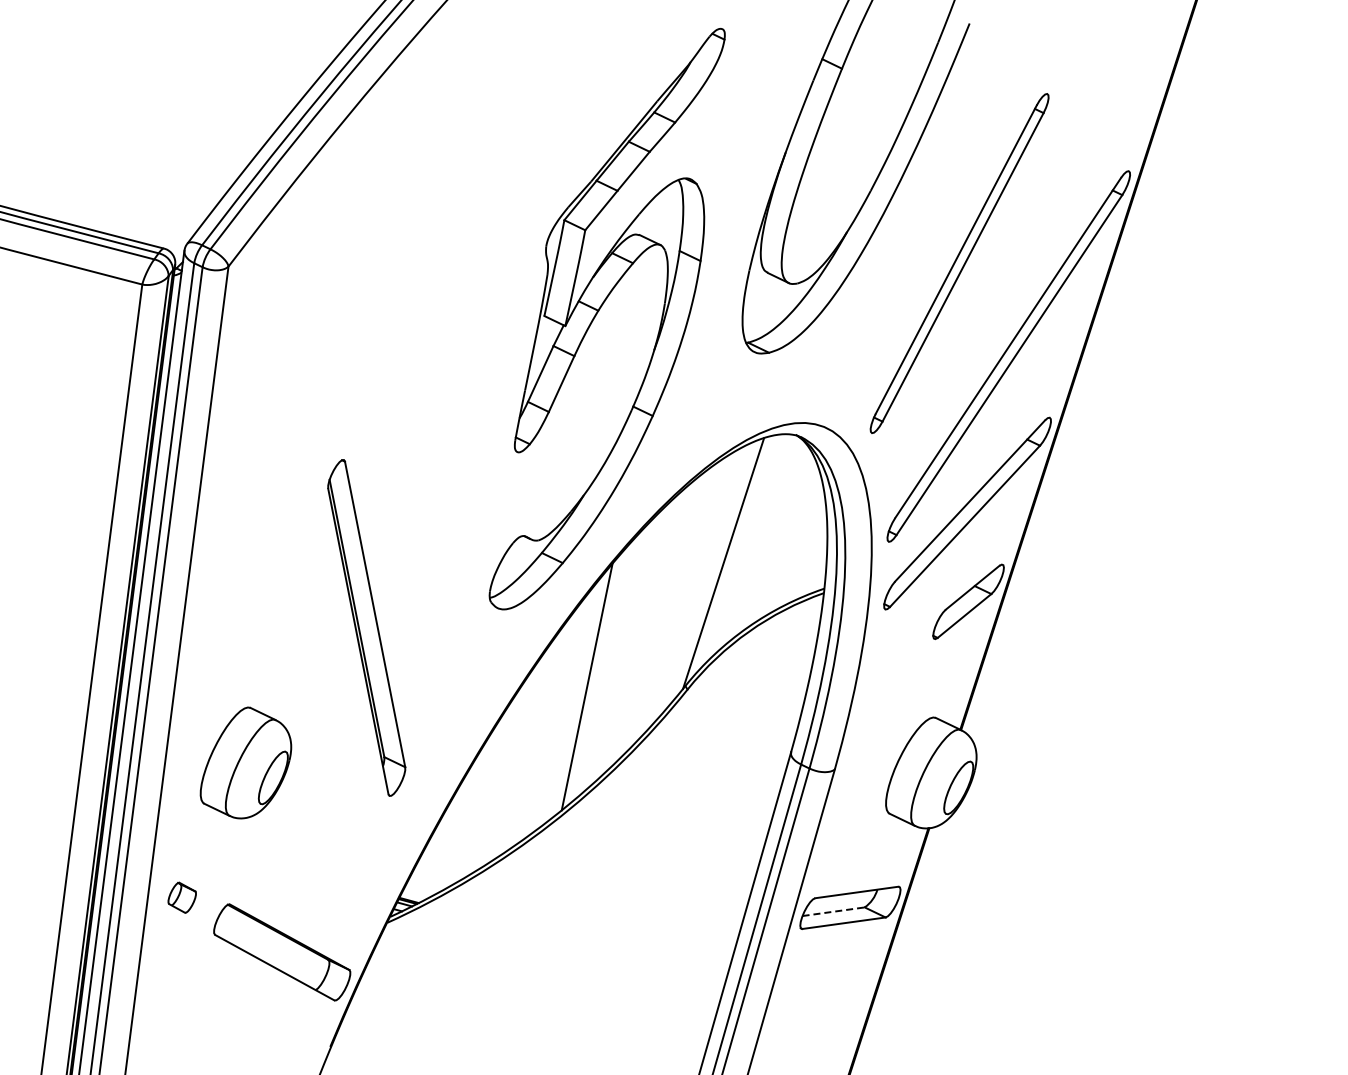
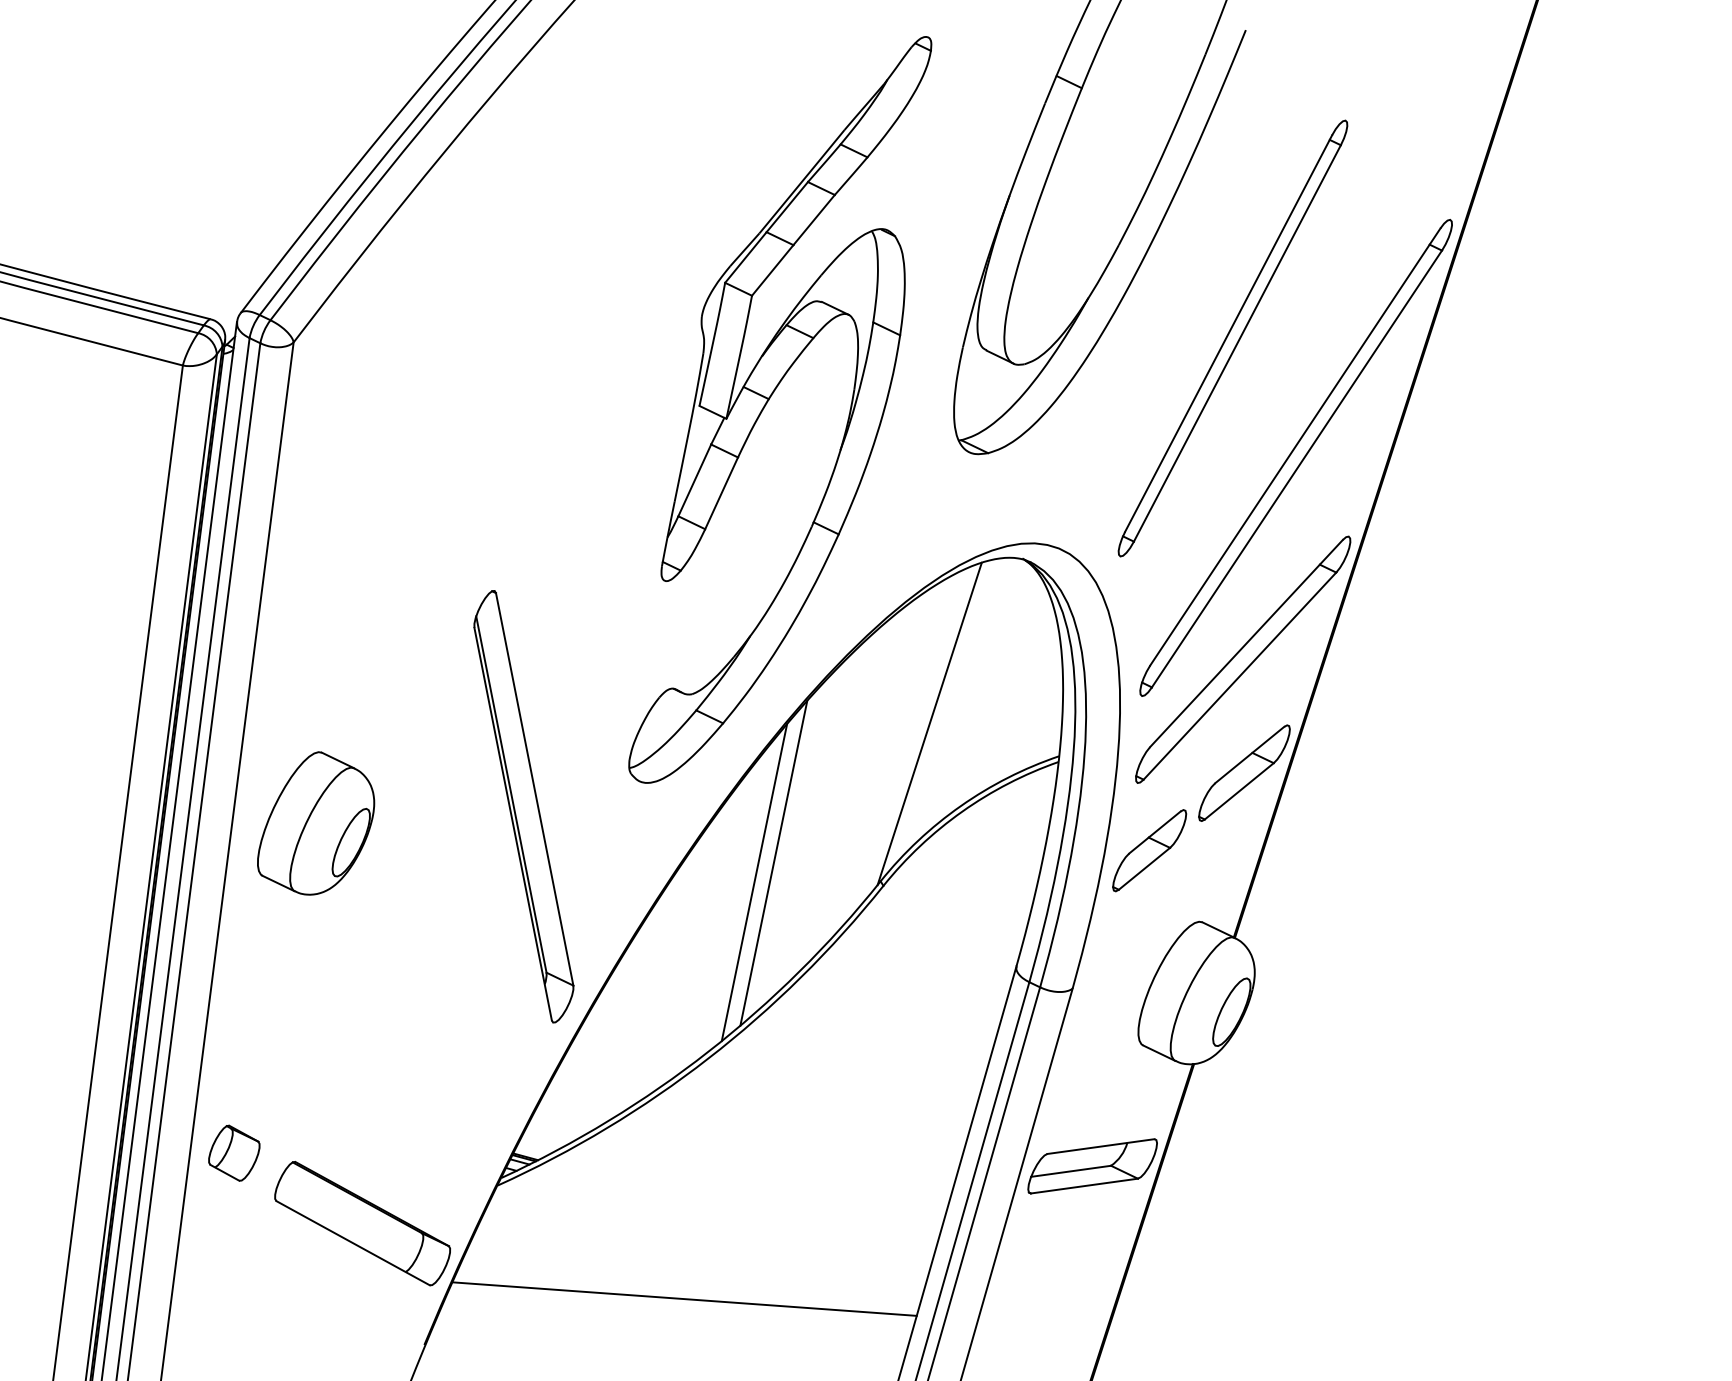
part: (366, 627) -> (523, 806), moved
part: (894, 661) -> (1149, 849), added
line: (602, 671) -> (774, 862), added
part: (245, 762) -> (315, 822), moved
part: (181, 897) -> (233, 1153), size x1.43
line: (834, 911) -> (1072, 1171), dashed -> solid
line: (532, 1011) -> (684, 1299), added

